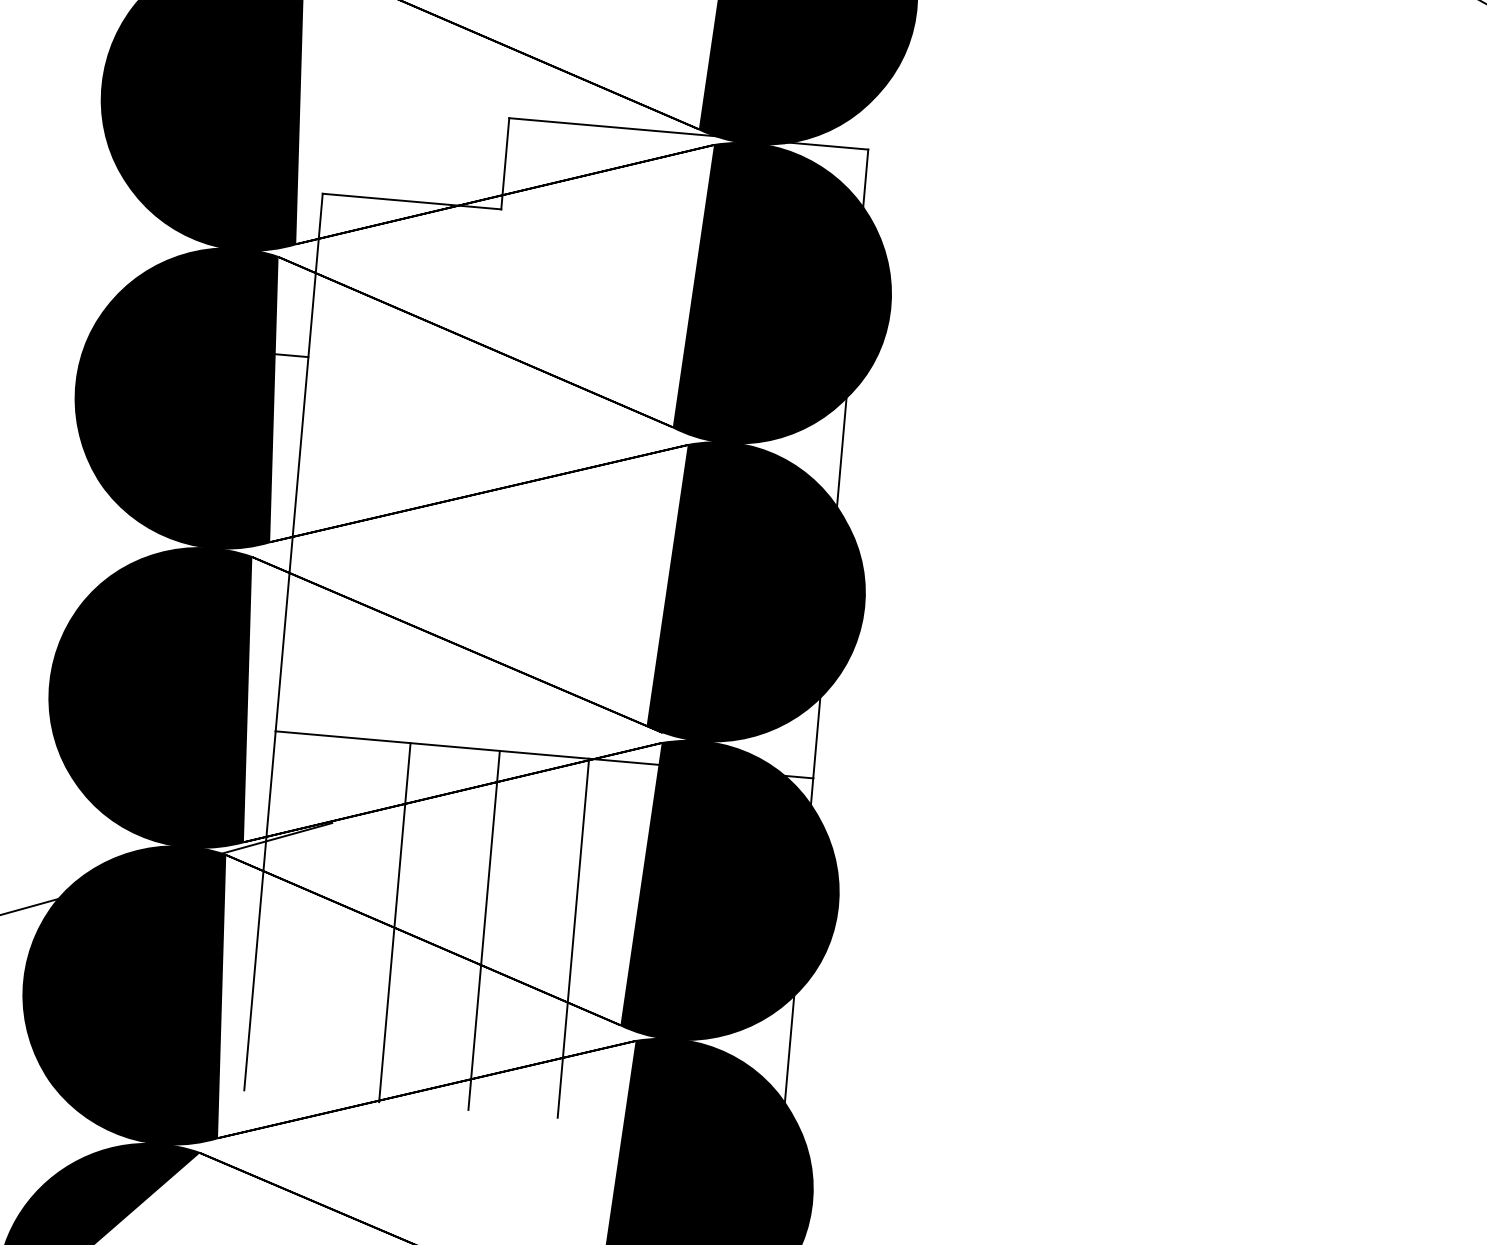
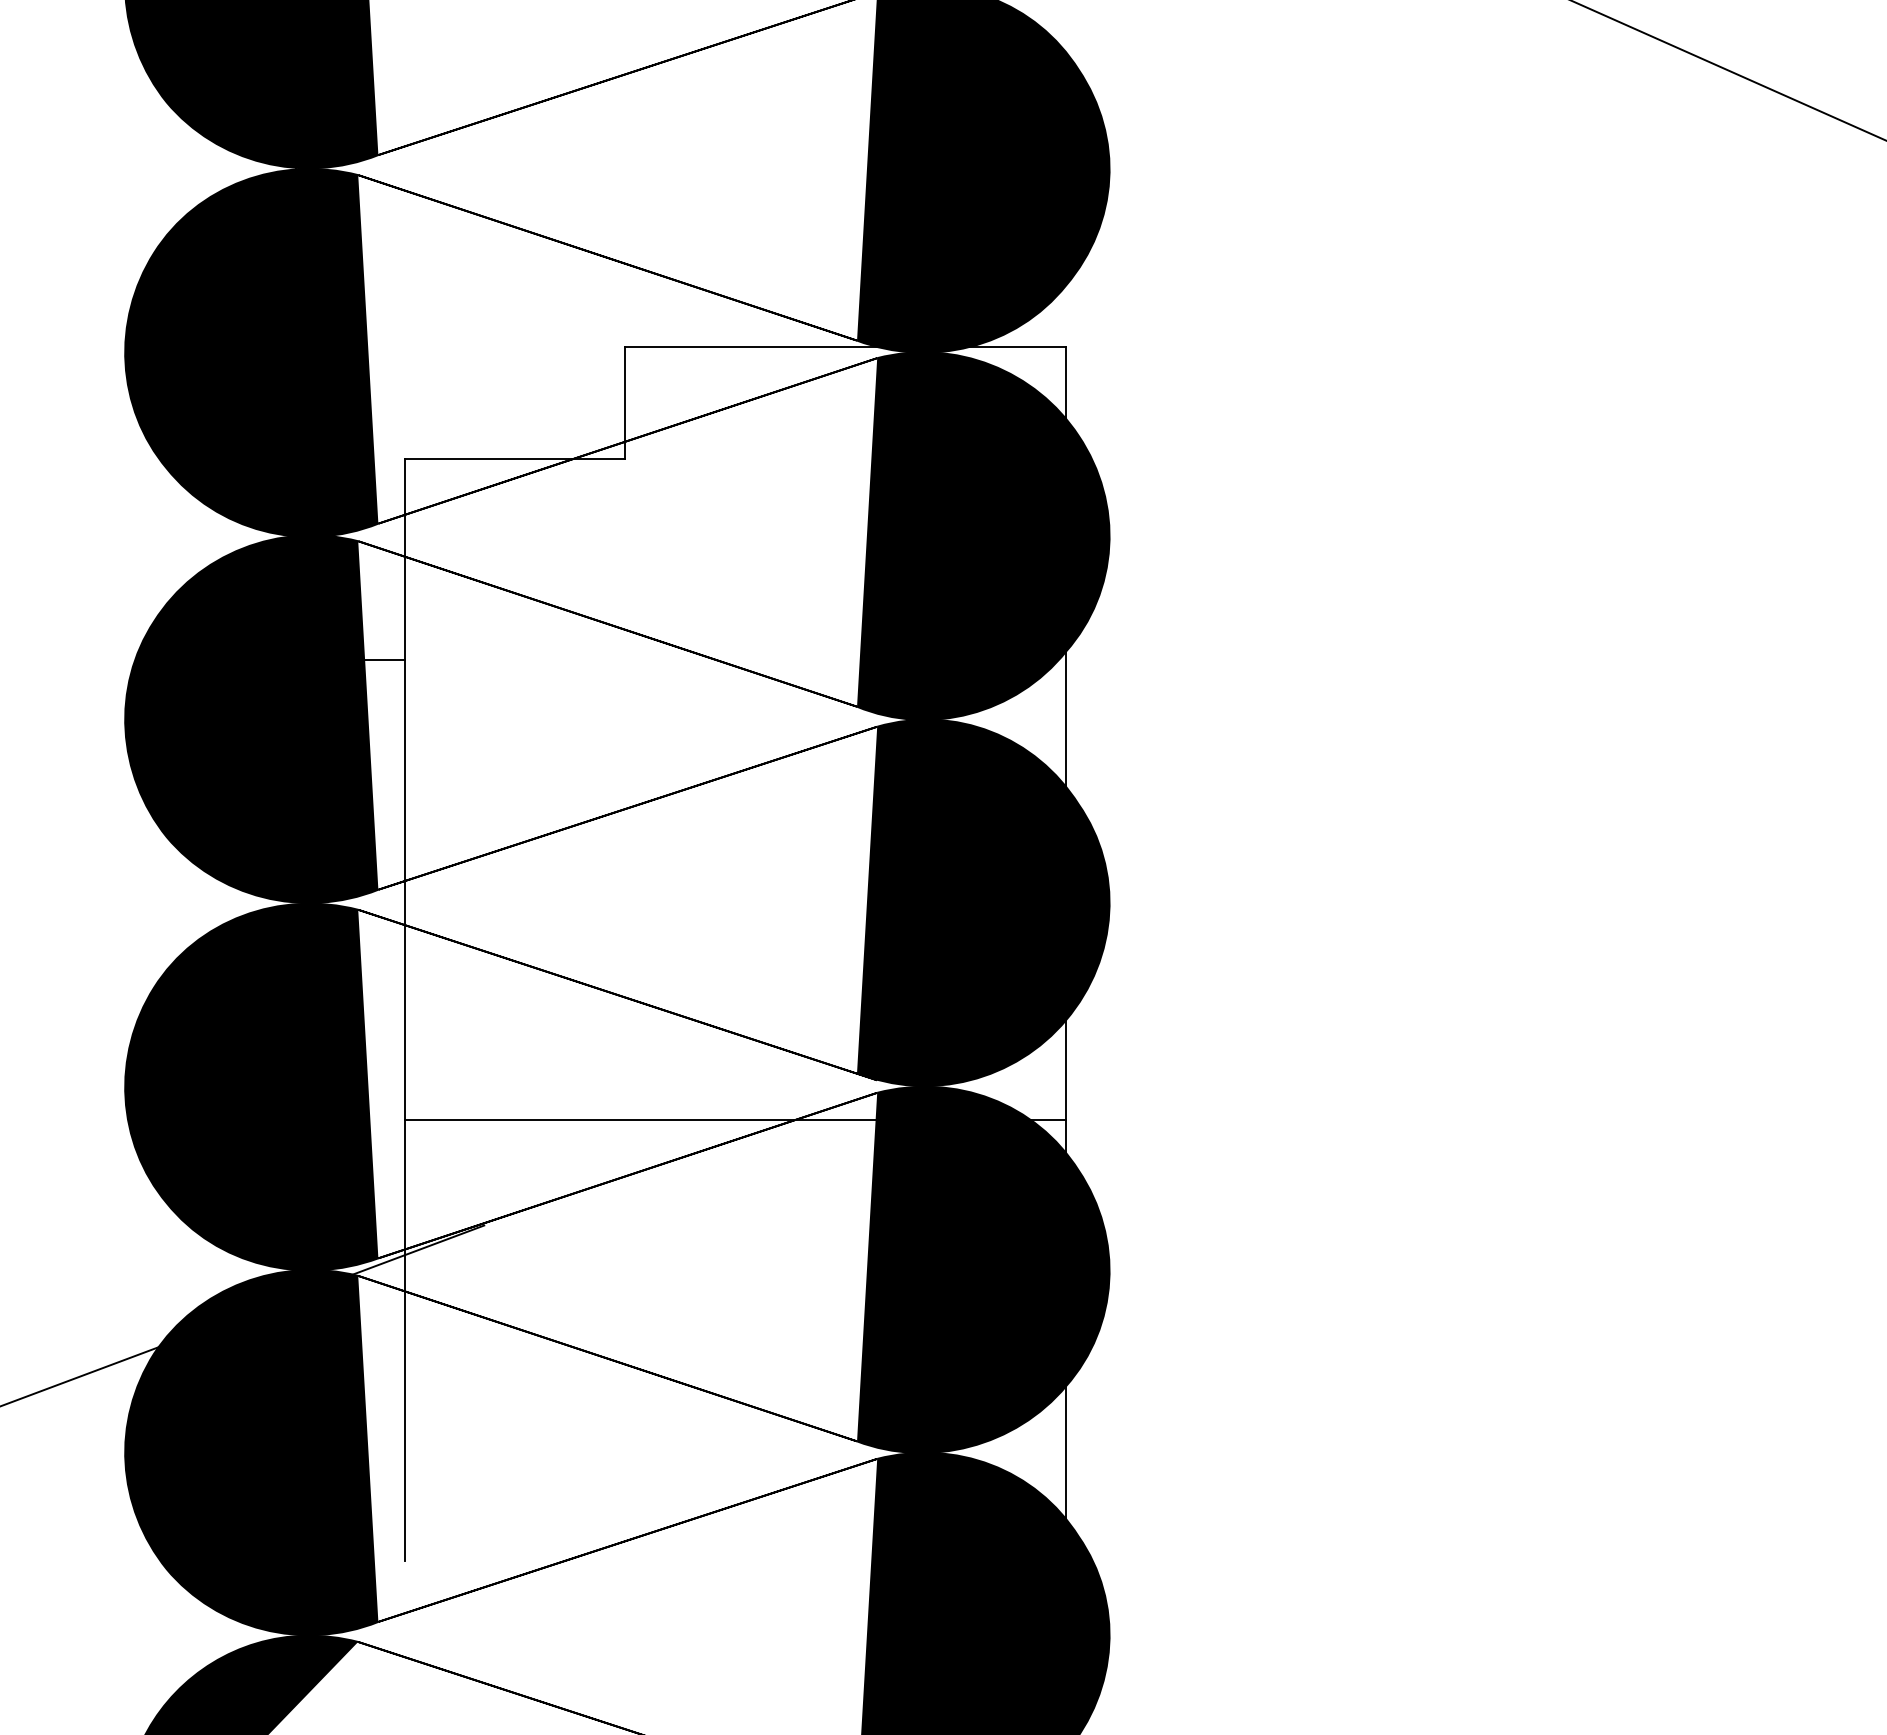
line: (395, 922) -> (571, 1339), removed
line: (484, 929) -> (680, 1339), removed
line: (573, 937) -> (790, 1339), removed

